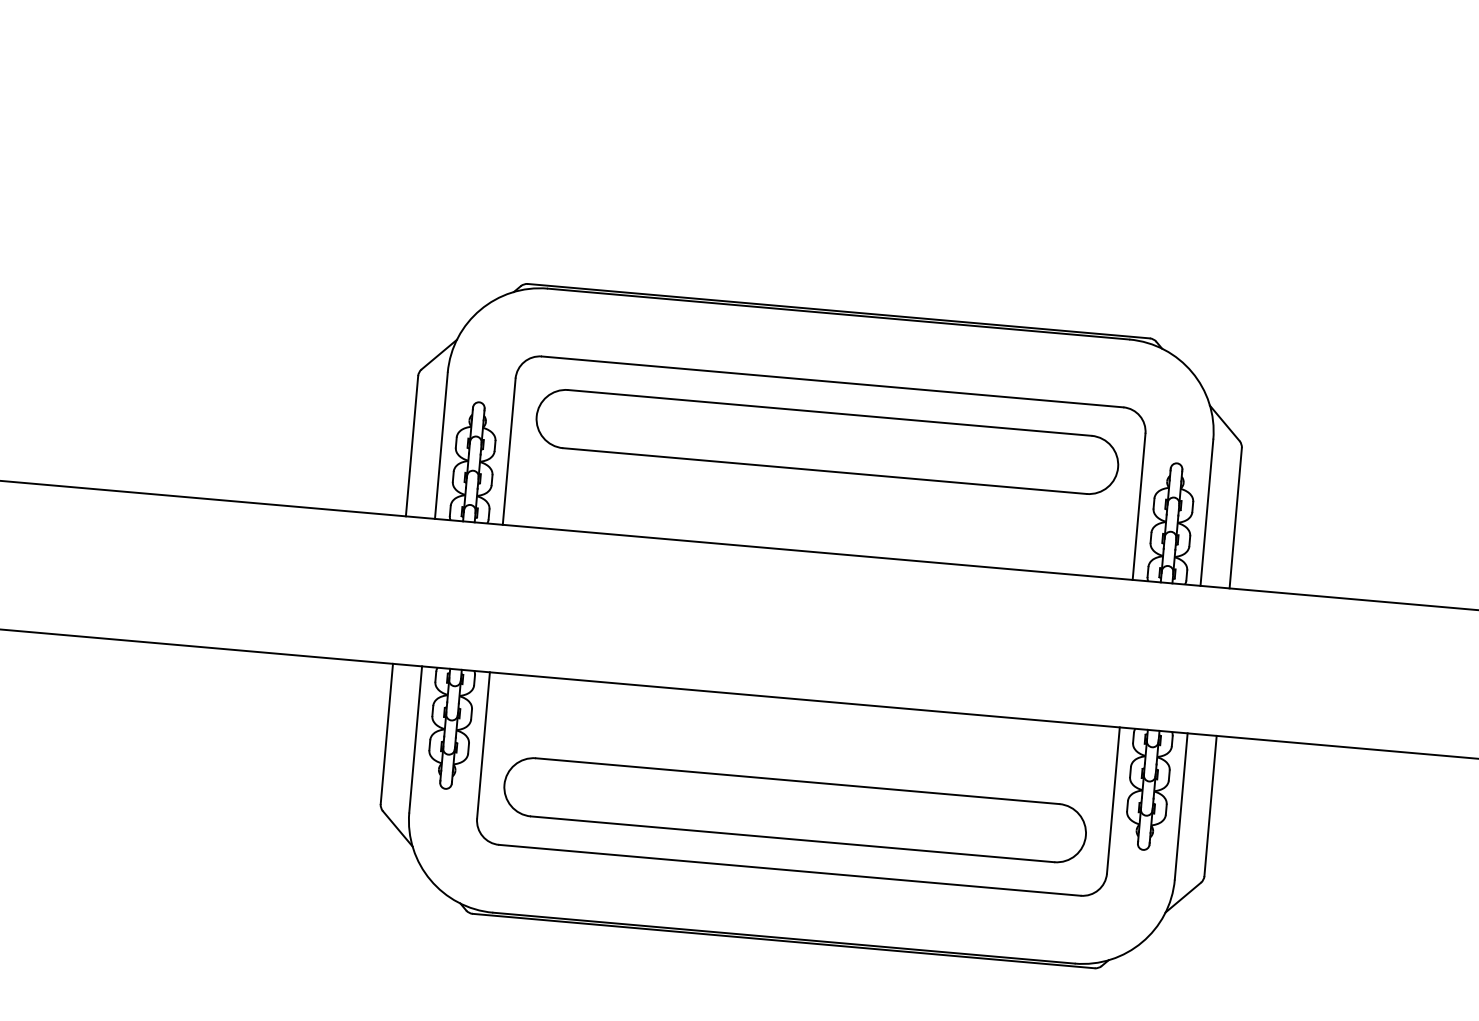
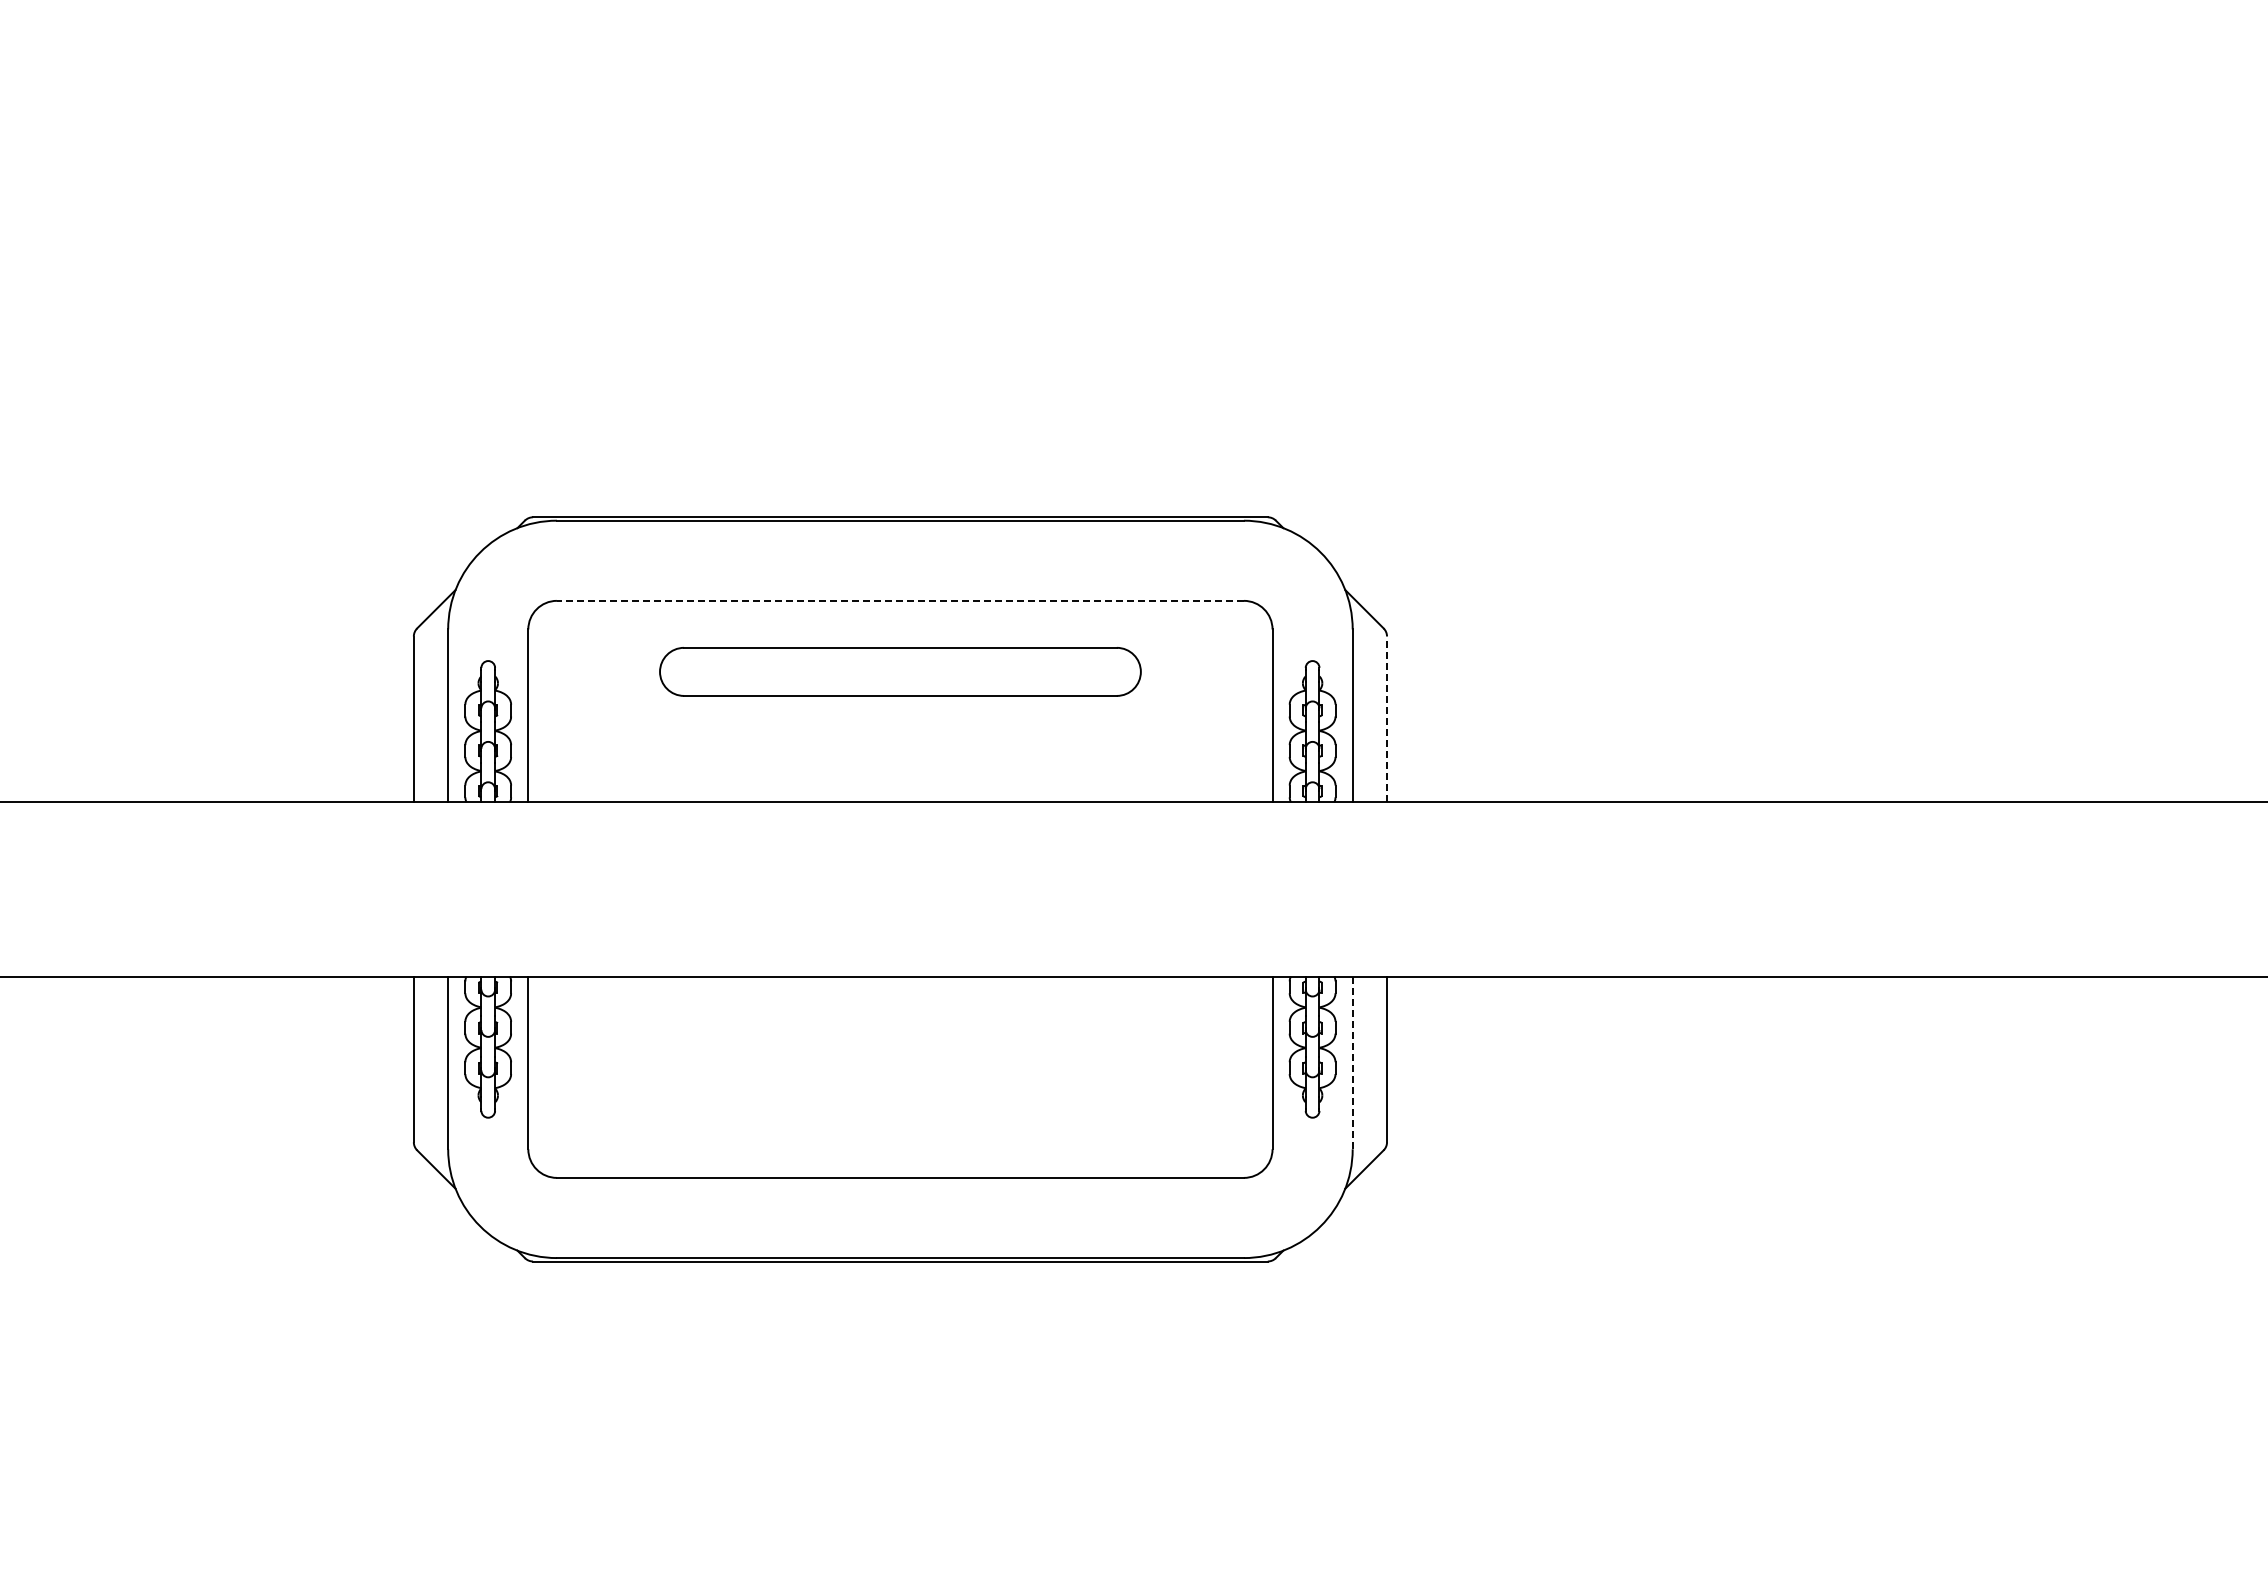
line: (831, 381) -> (899, 600), solid -> dashed
part: (827, 441) -> (900, 671), size x0.7
line: (1236, 518) -> (1387, 719), solid -> dashed
line: (1181, 806) -> (1352, 1062), solid -> dashed
part: (795, 809) -> (900, 1106), removed

